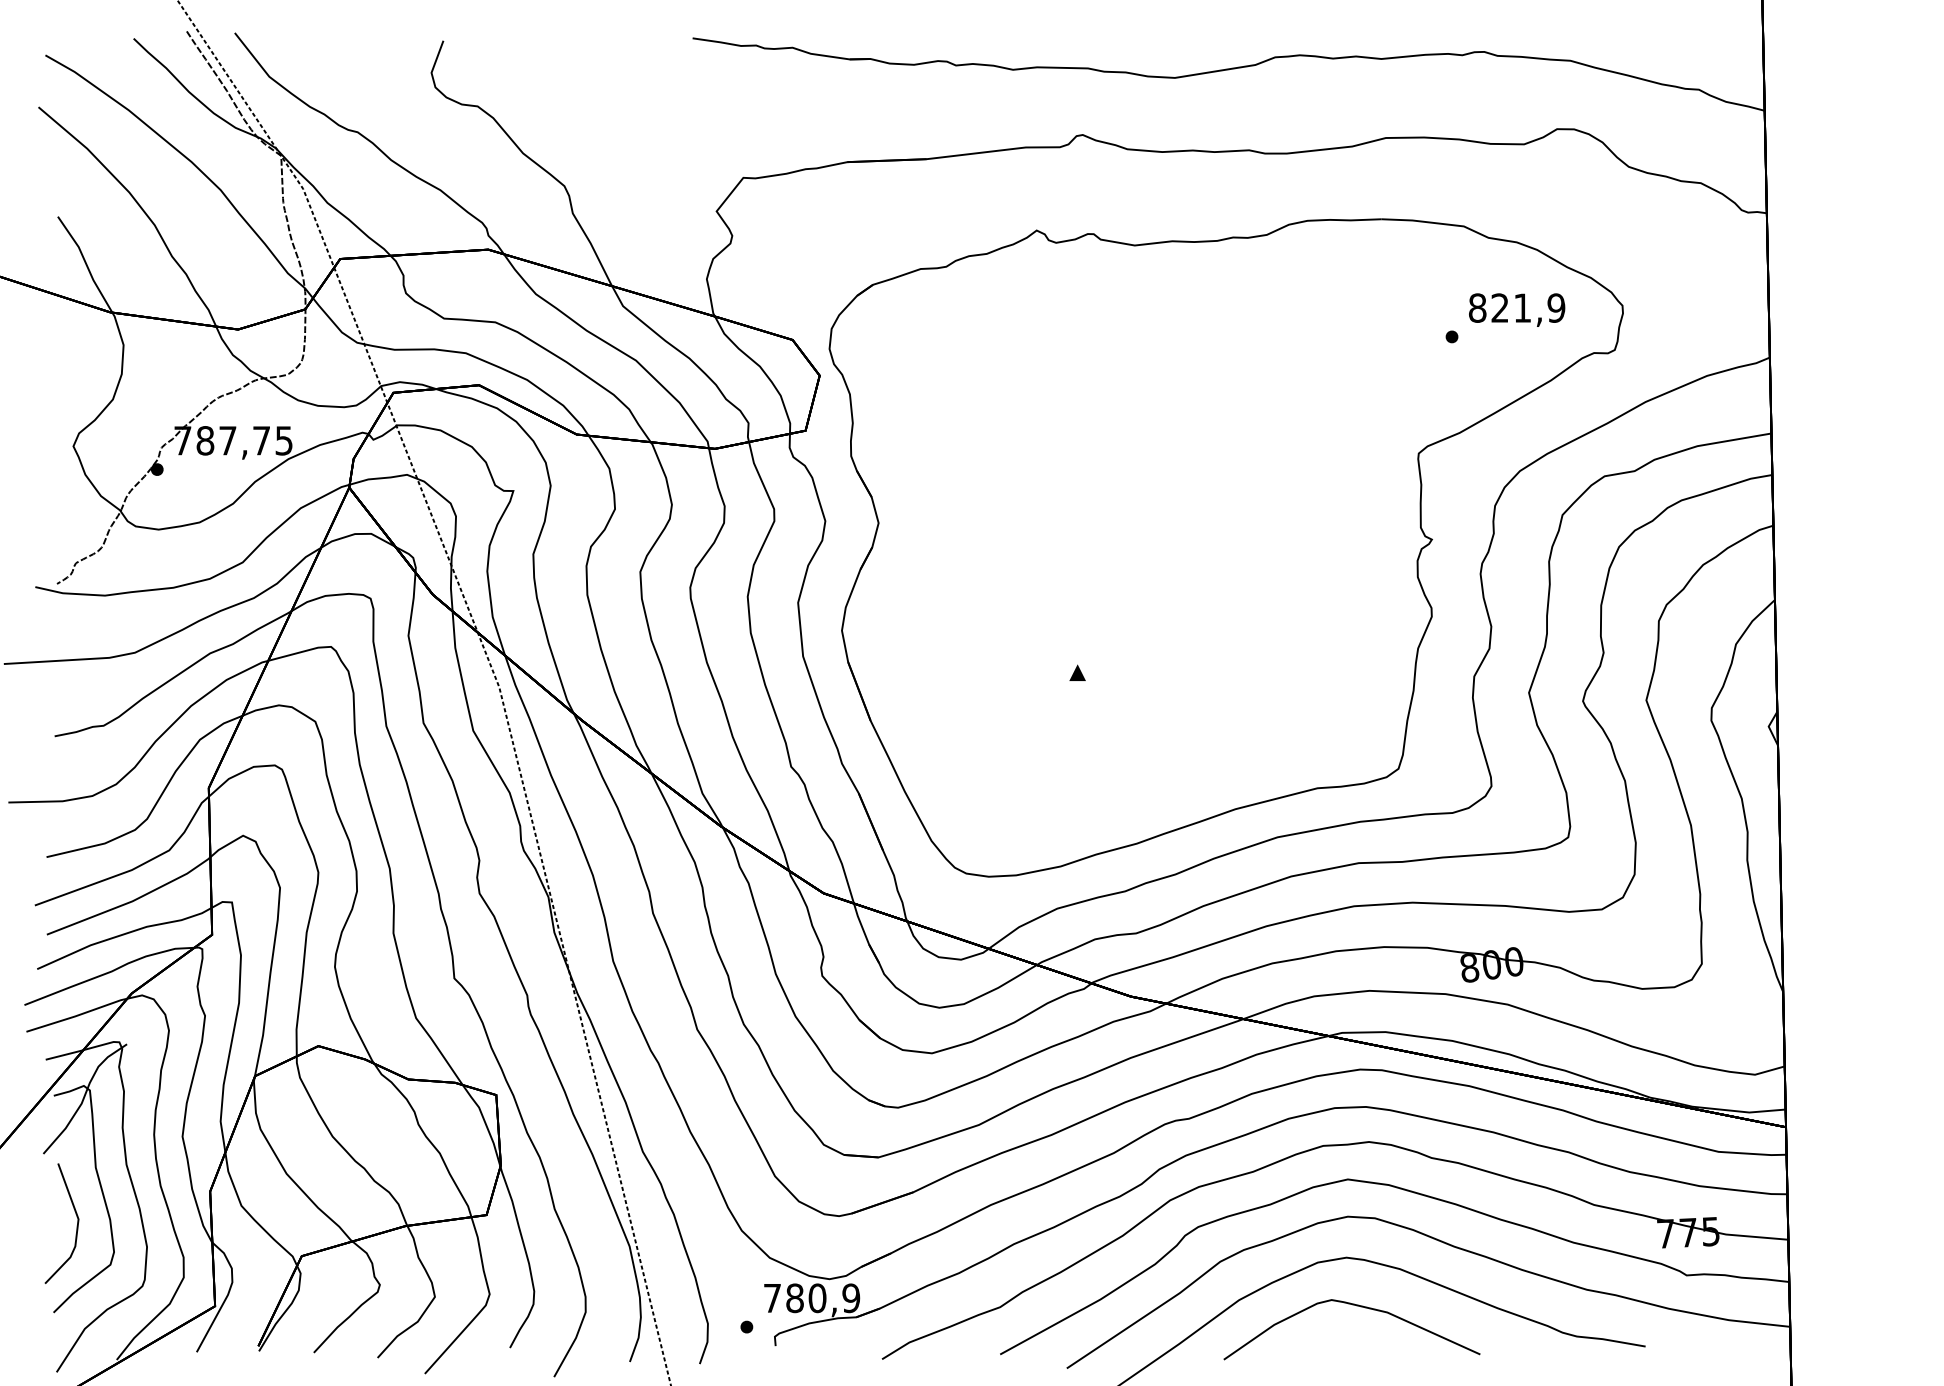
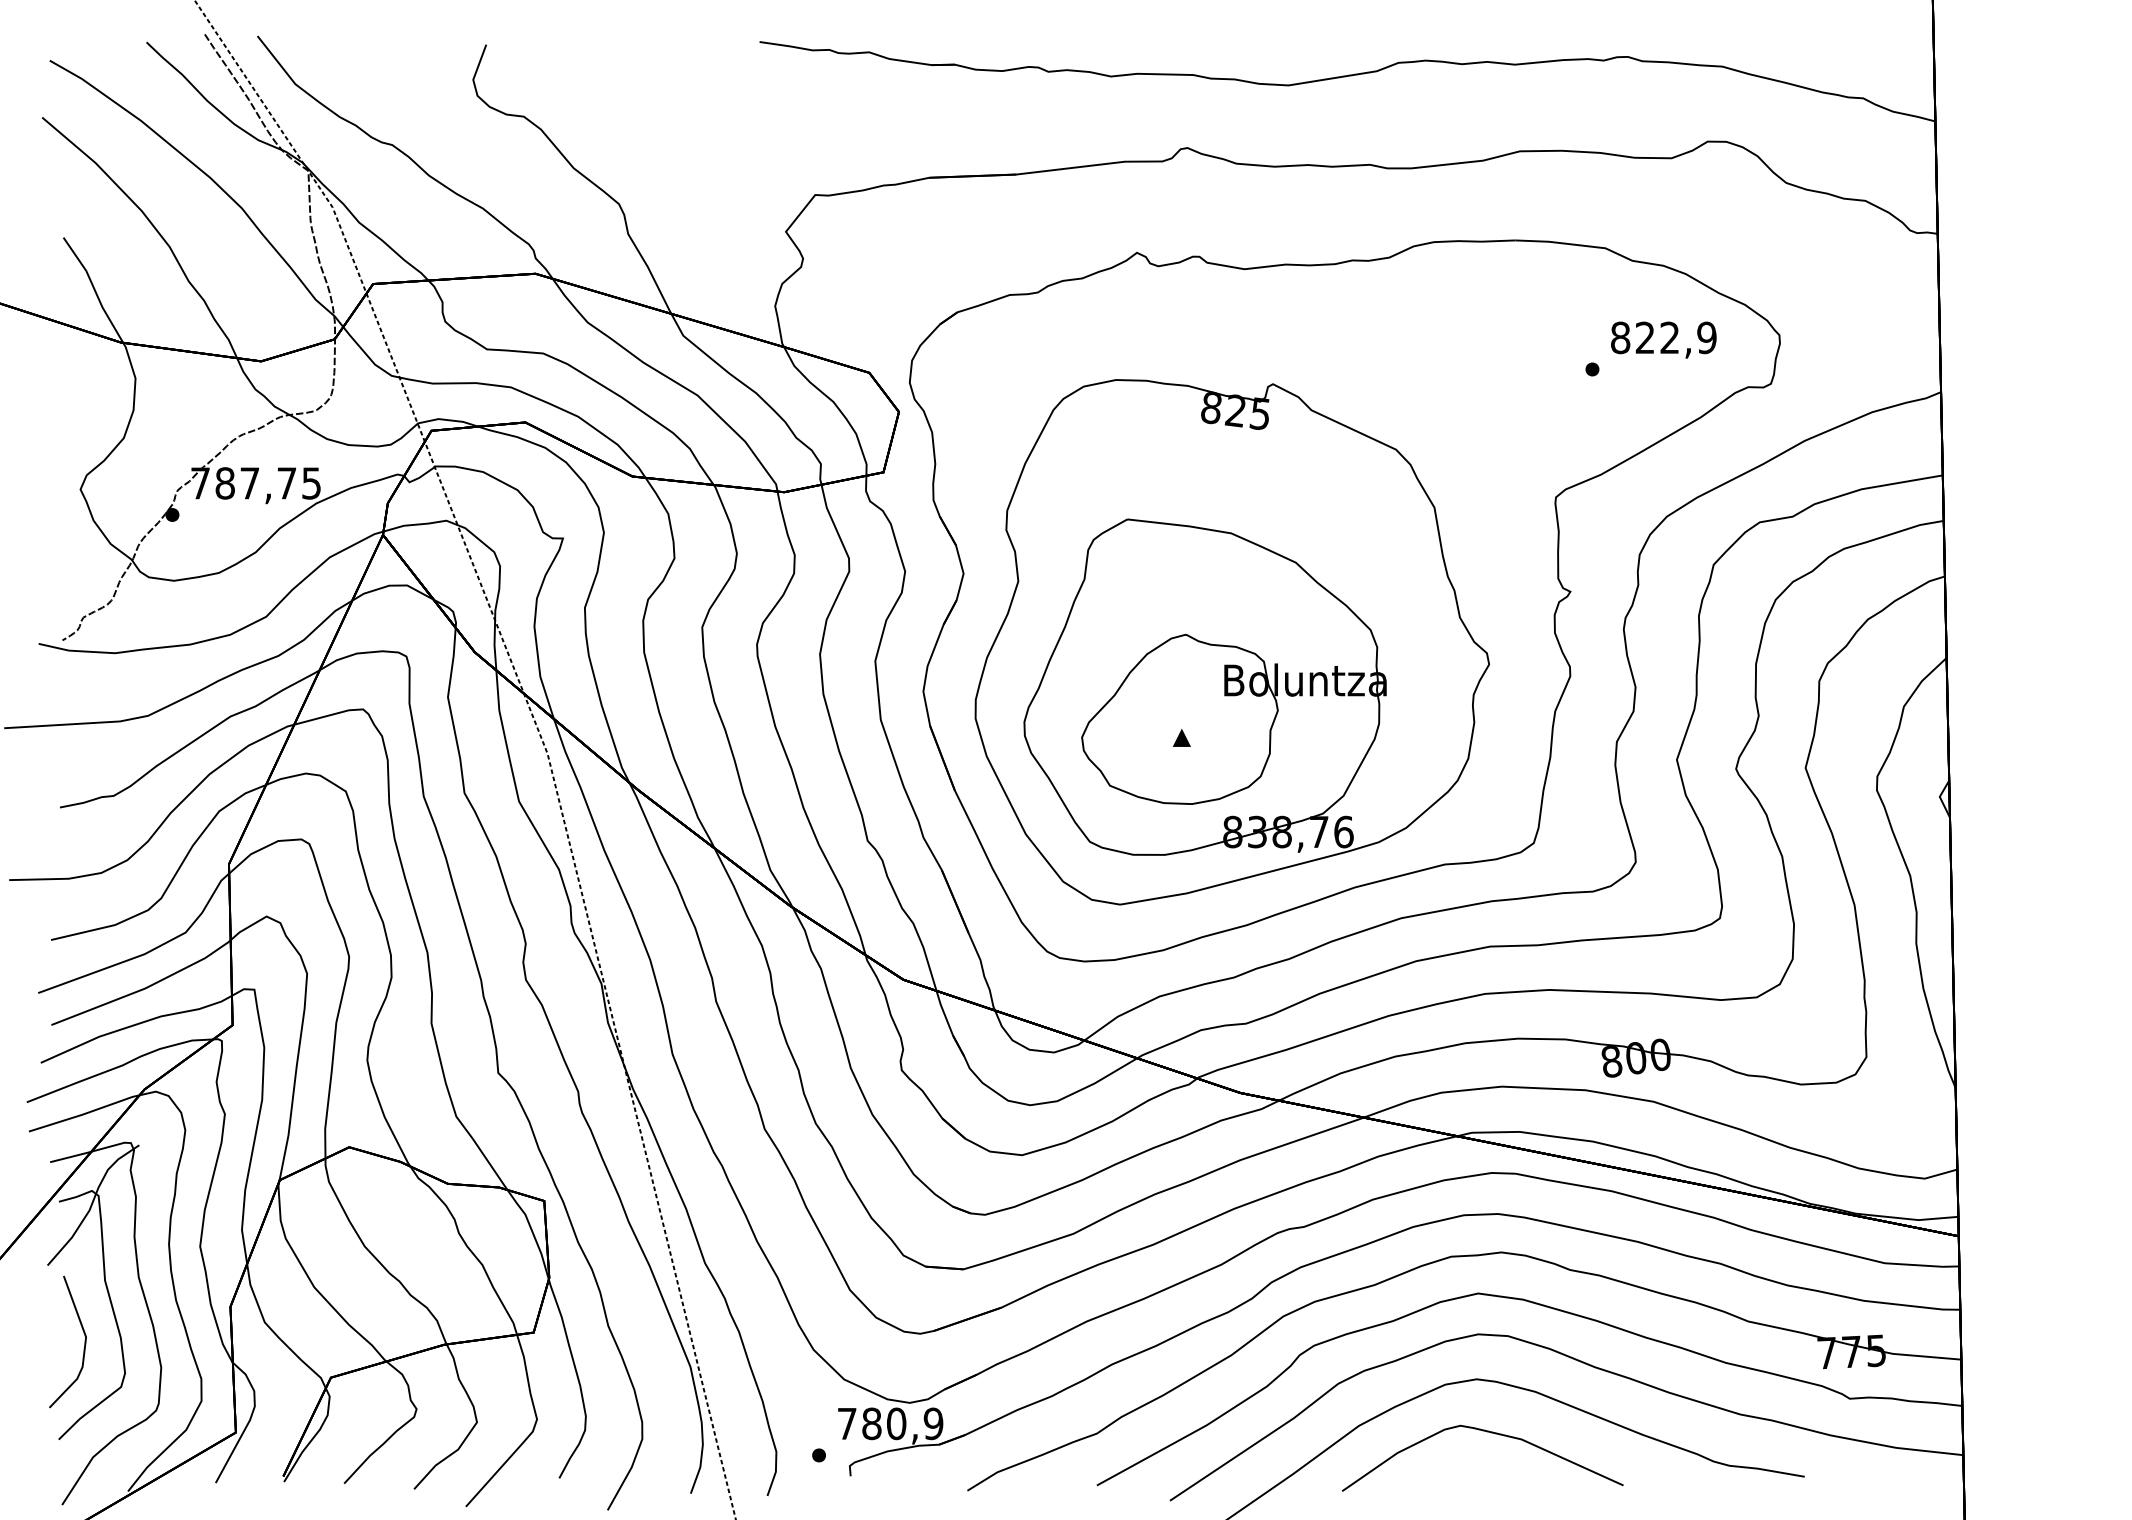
text: (1522, 307) -> (1669, 337), 821,9 -> 822,9
part: (1123, 585) -> (1232, 642), added

